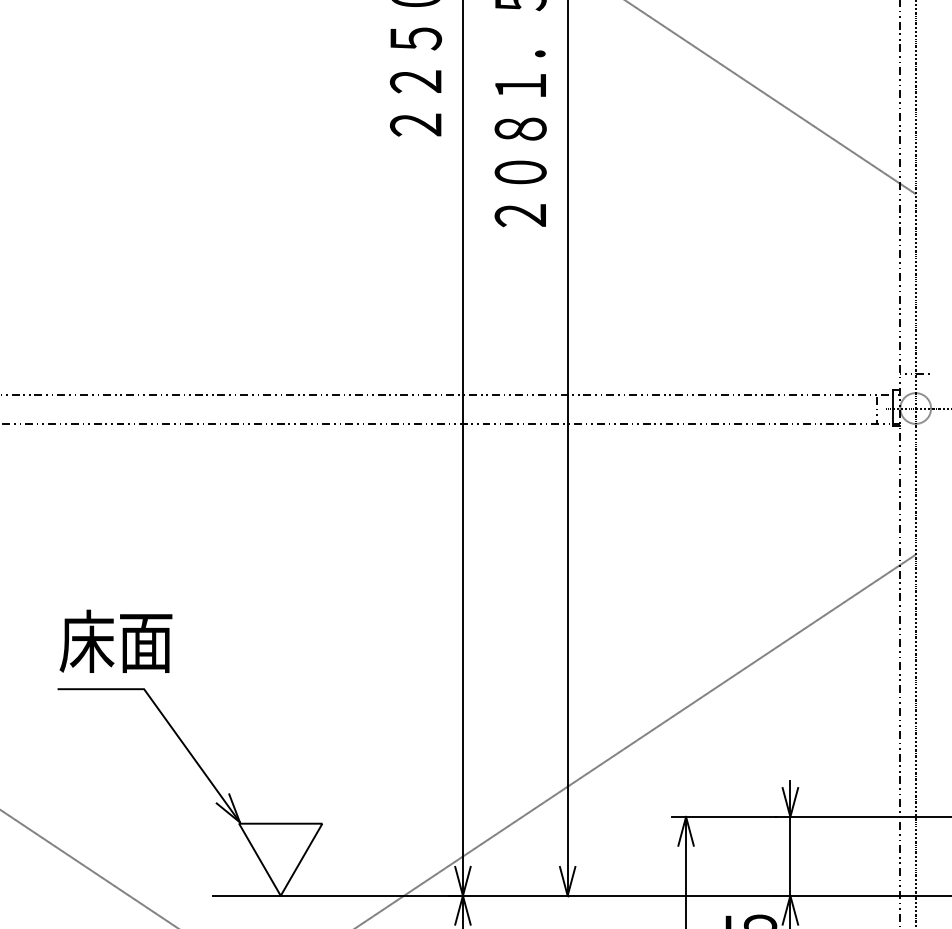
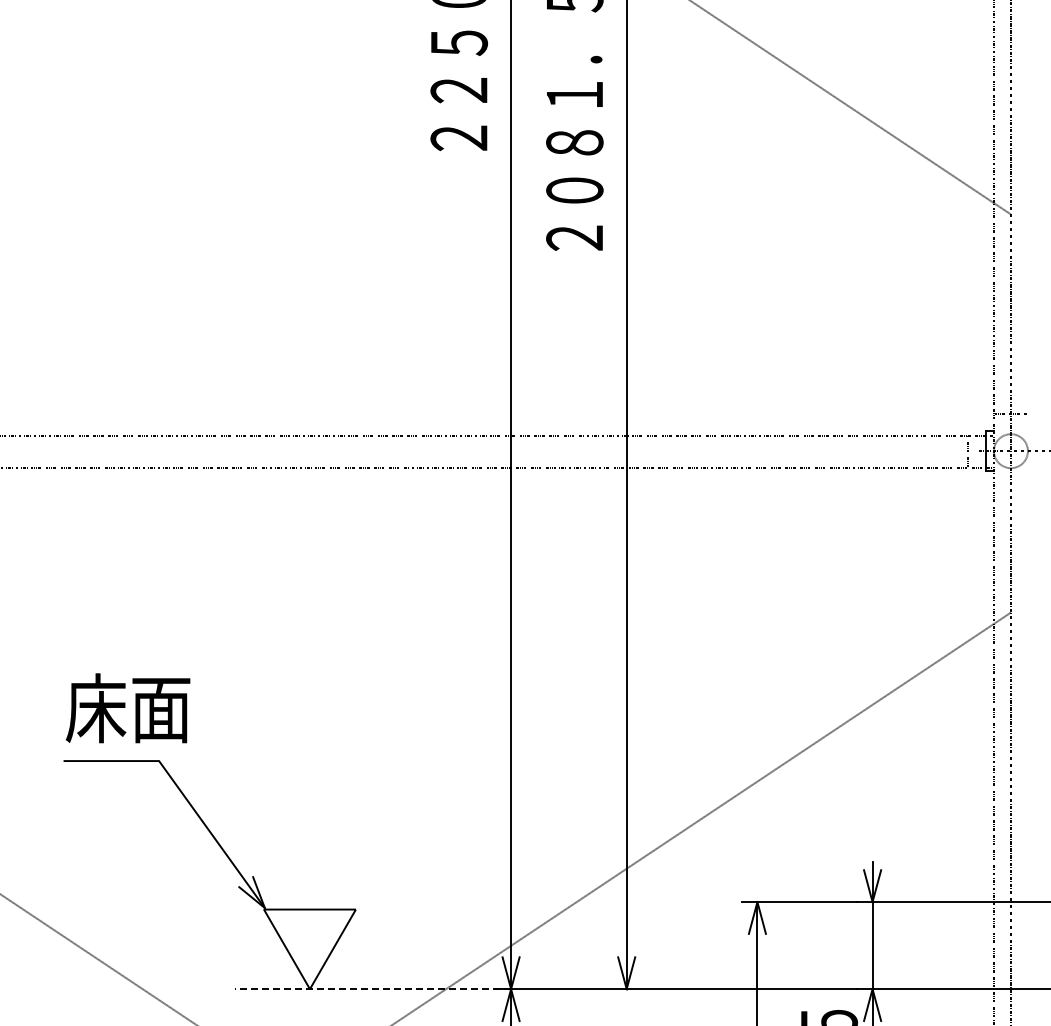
line: (338, 896) -> (373, 989), solid -> dashed

